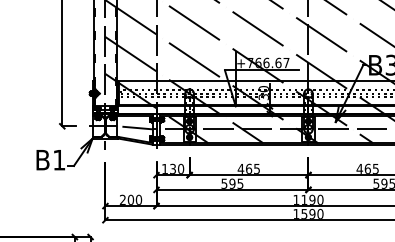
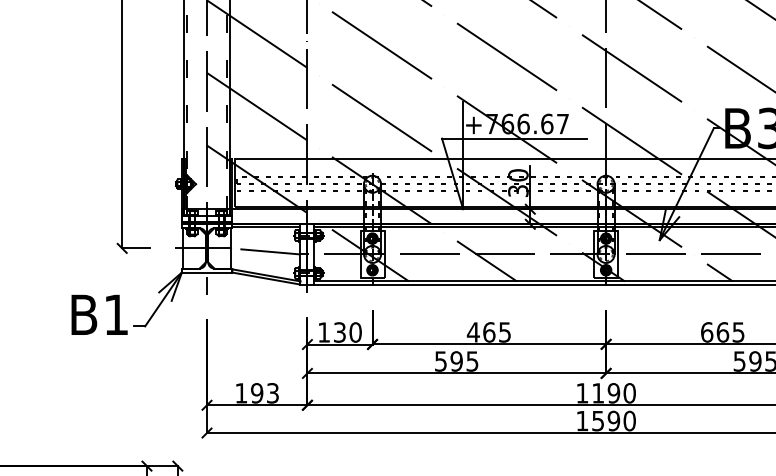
text: (359, 168) -> (706, 331), 465 -> 665
text: (130, 199) -> (256, 392), 200 -> 193

